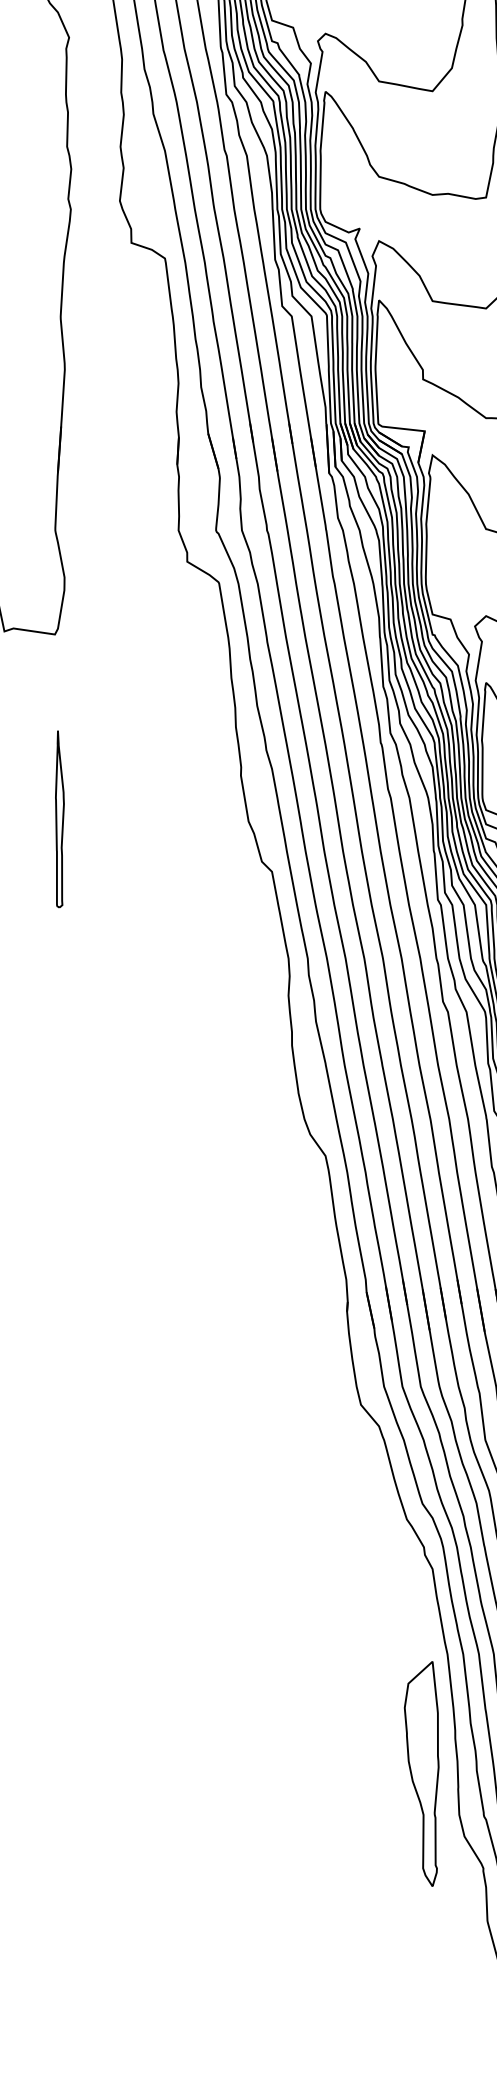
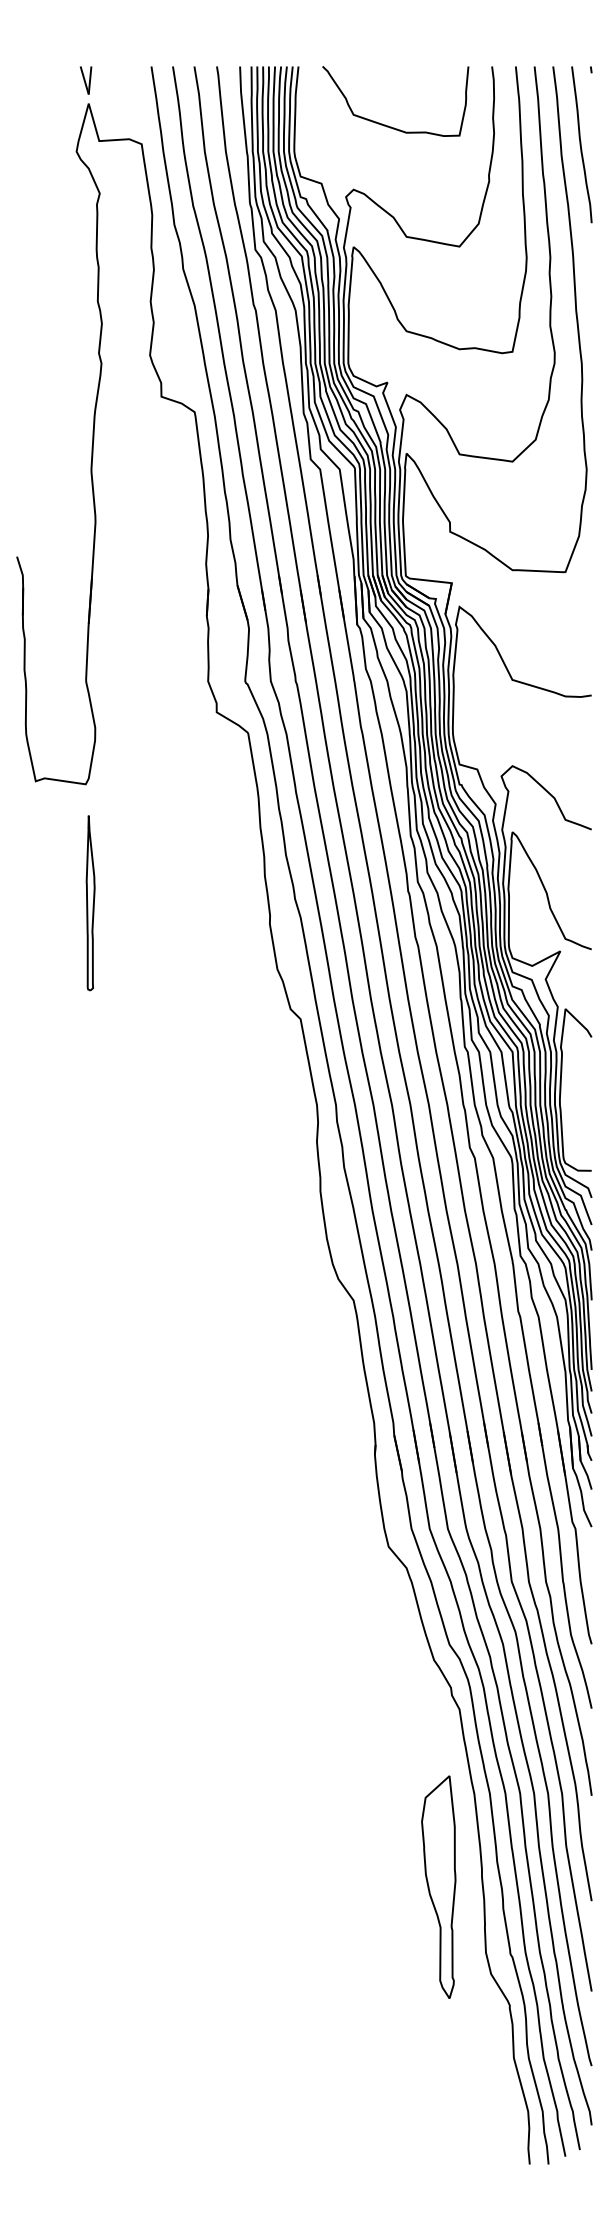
part: (59, 819) -> (90, 903), moved
part: (421, 1773) -> (438, 1886), moved

